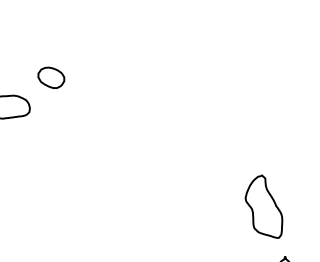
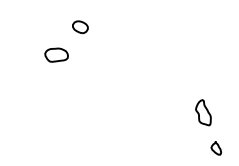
part: (51, 78) -> (80, 27), moved
part: (264, 206) -> (203, 112), size x0.7

